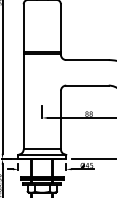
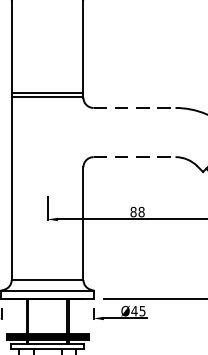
line: (87, 60) -> (134, 108), solid -> dashed
line: (87, 85) -> (134, 156), solid -> dashed

